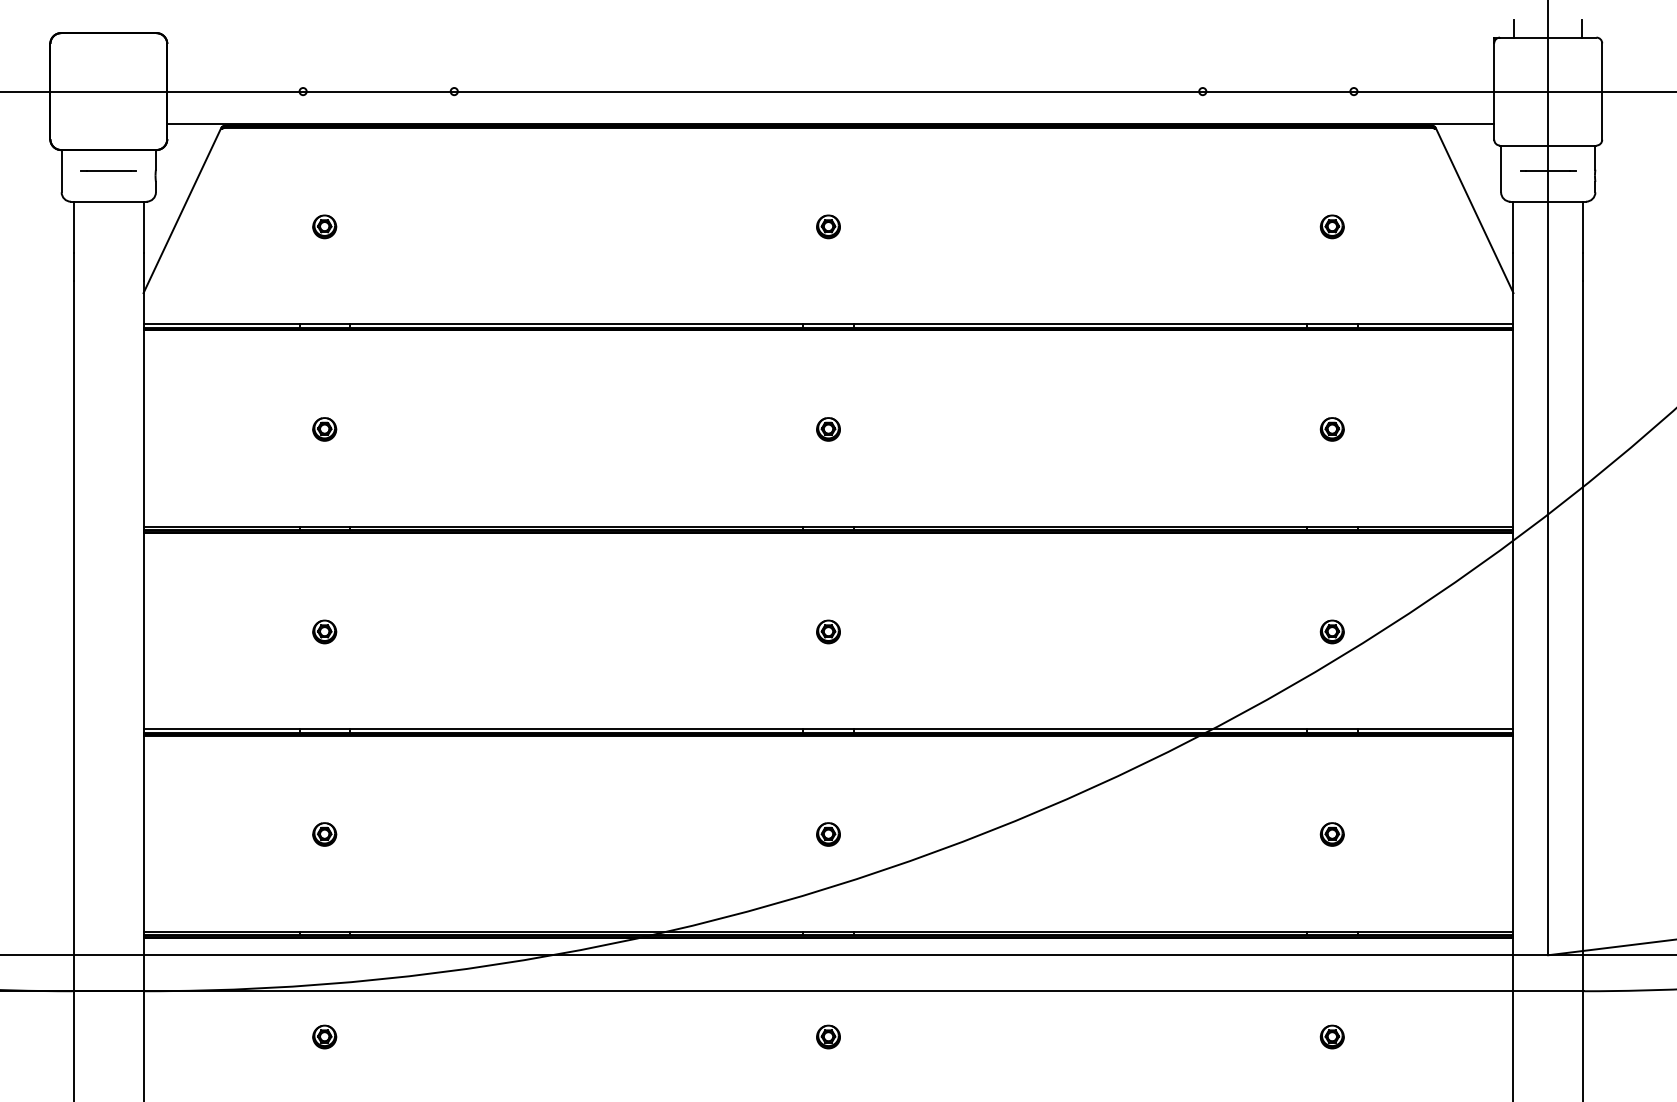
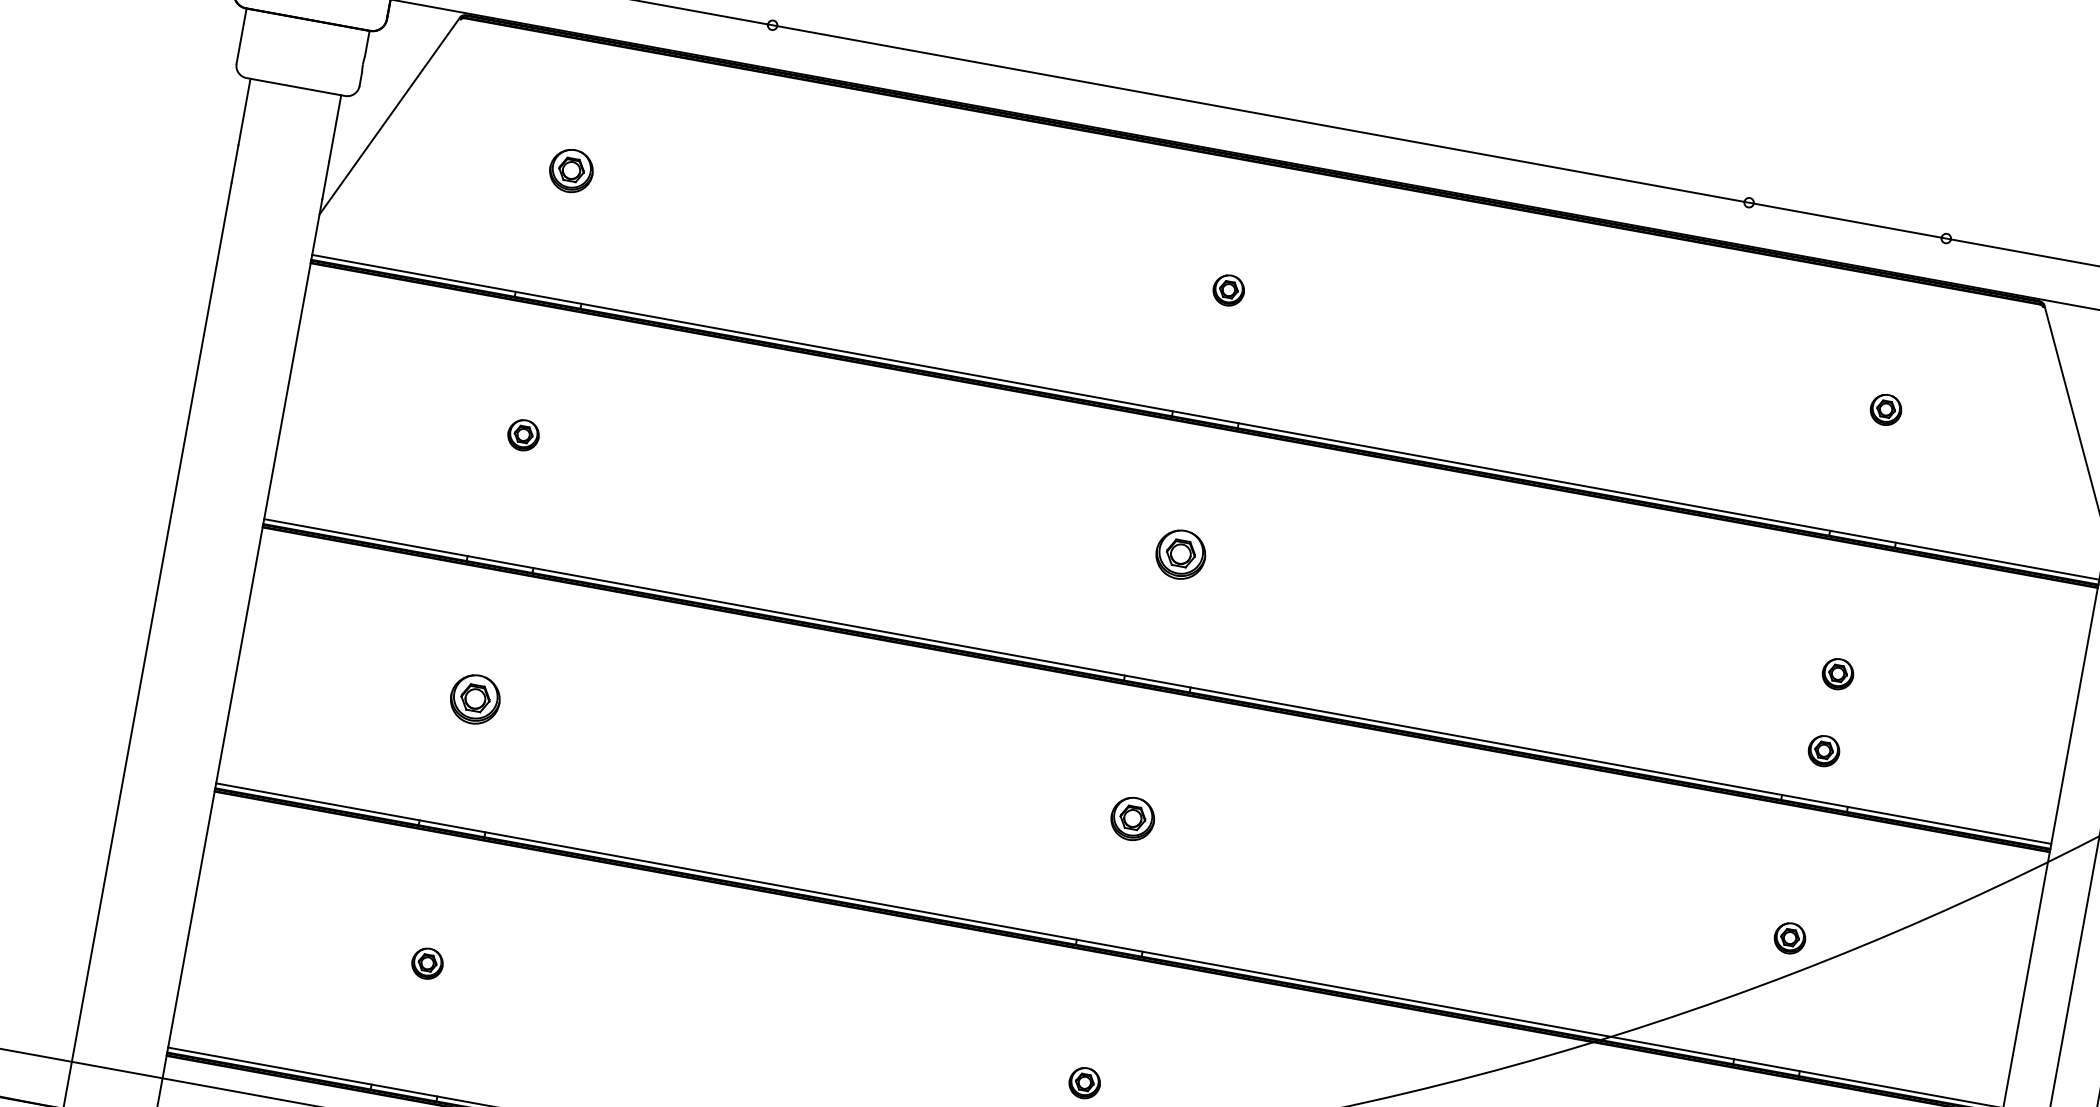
line: (108, 170) -> (302, 46), removed
part: (324, 226) -> (571, 170), size x1.4
part: (828, 429) -> (1180, 554), size x1.6
part: (1331, 488) -> (1822, 751), added
part: (324, 631) -> (475, 698), size x1.6
part: (828, 631) -> (1132, 818), size x1.4

